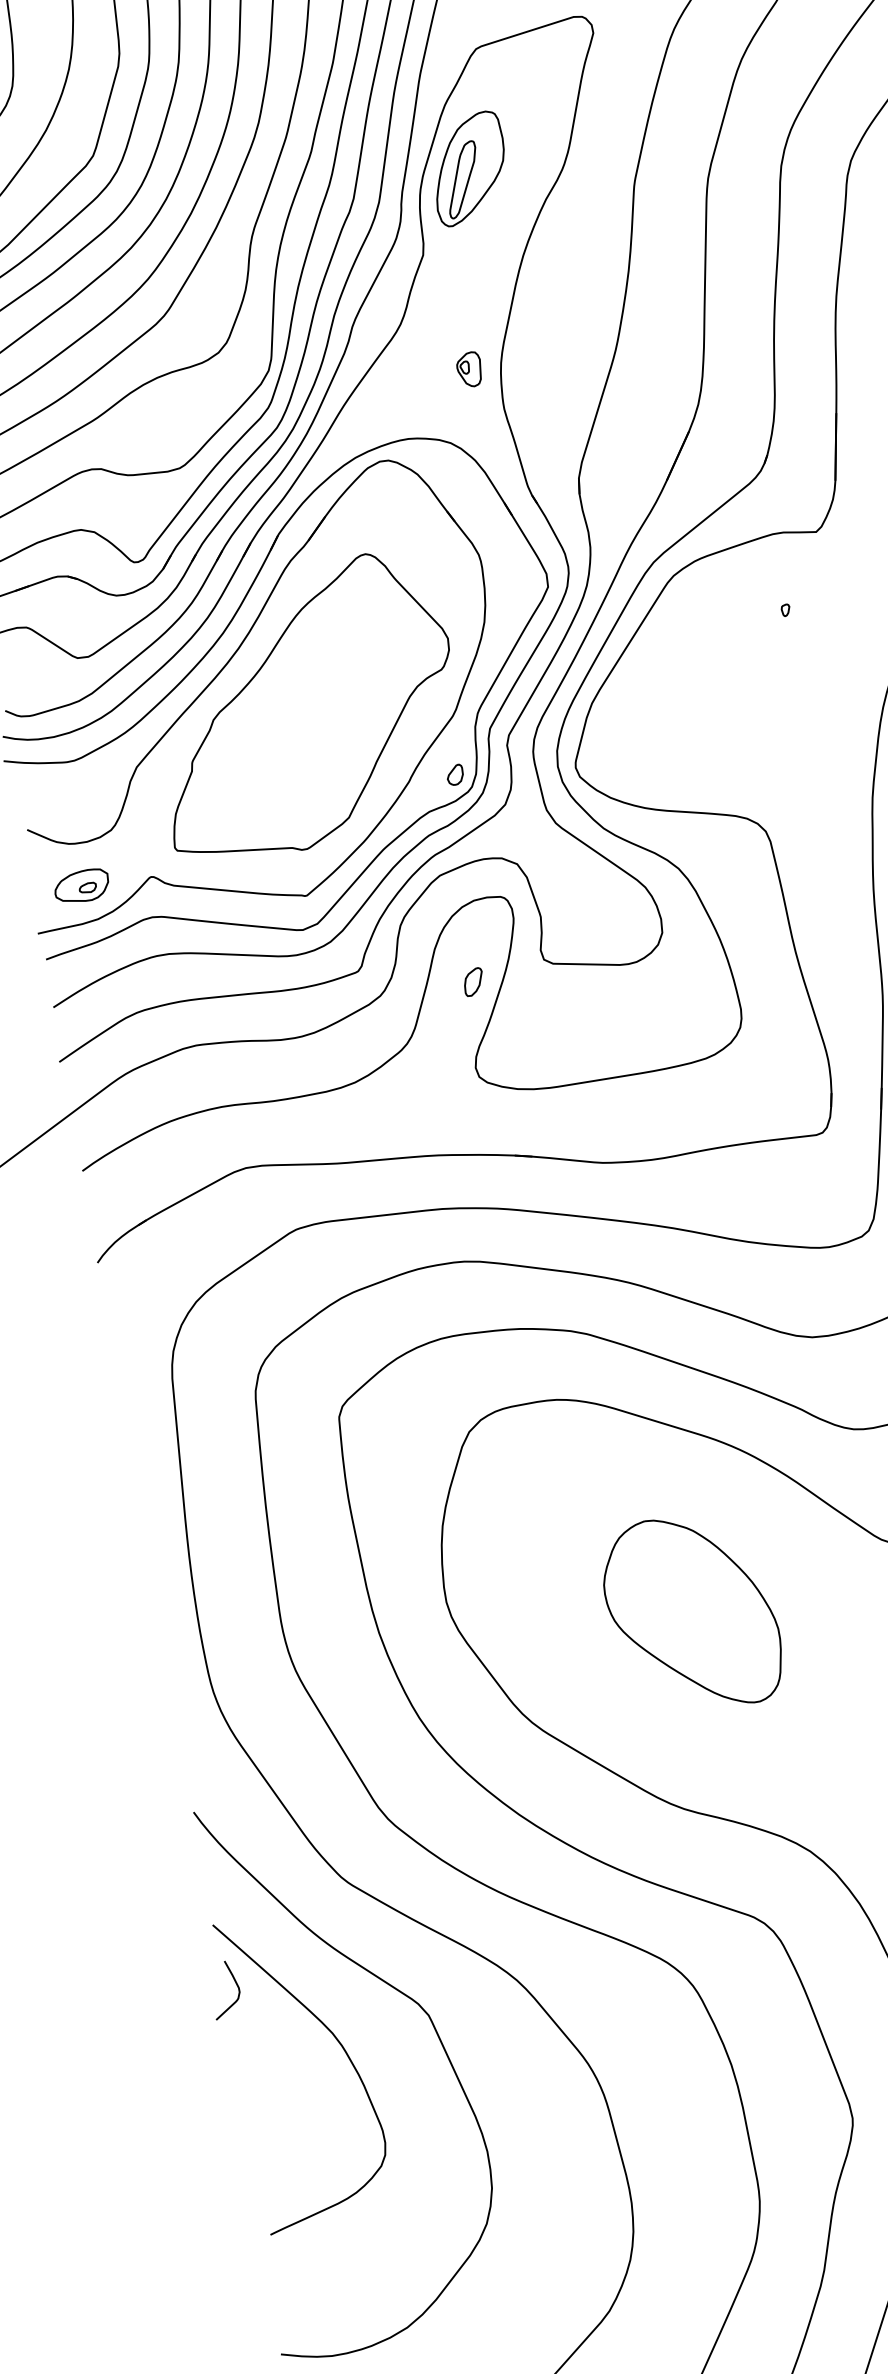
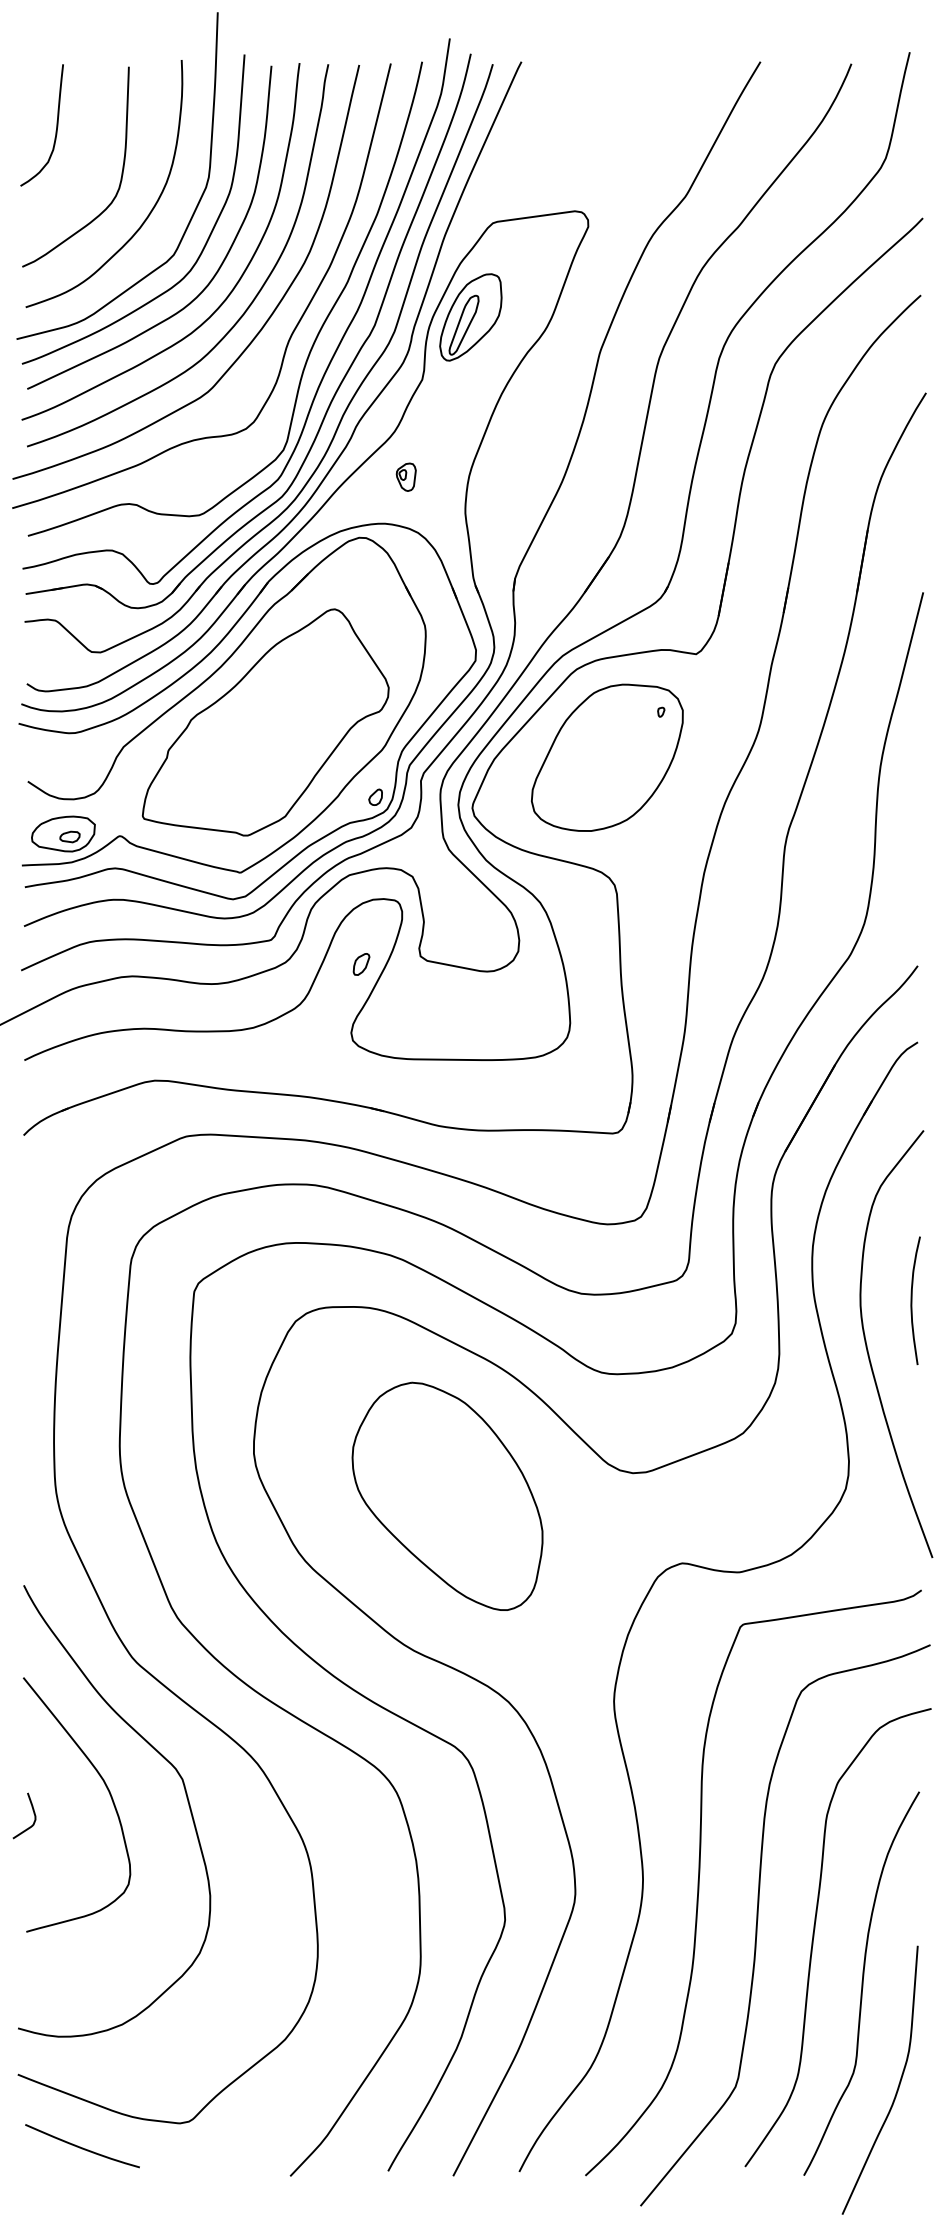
part: (468, 369) -> (405, 476), moved
part: (729, 677) -> (607, 757), added
part: (81, 885) -> (63, 833), size x1.43
part: (691, 1612) -> (447, 1495), size x1.43
curve: (235, 1984) -> (33, 1813), moved

